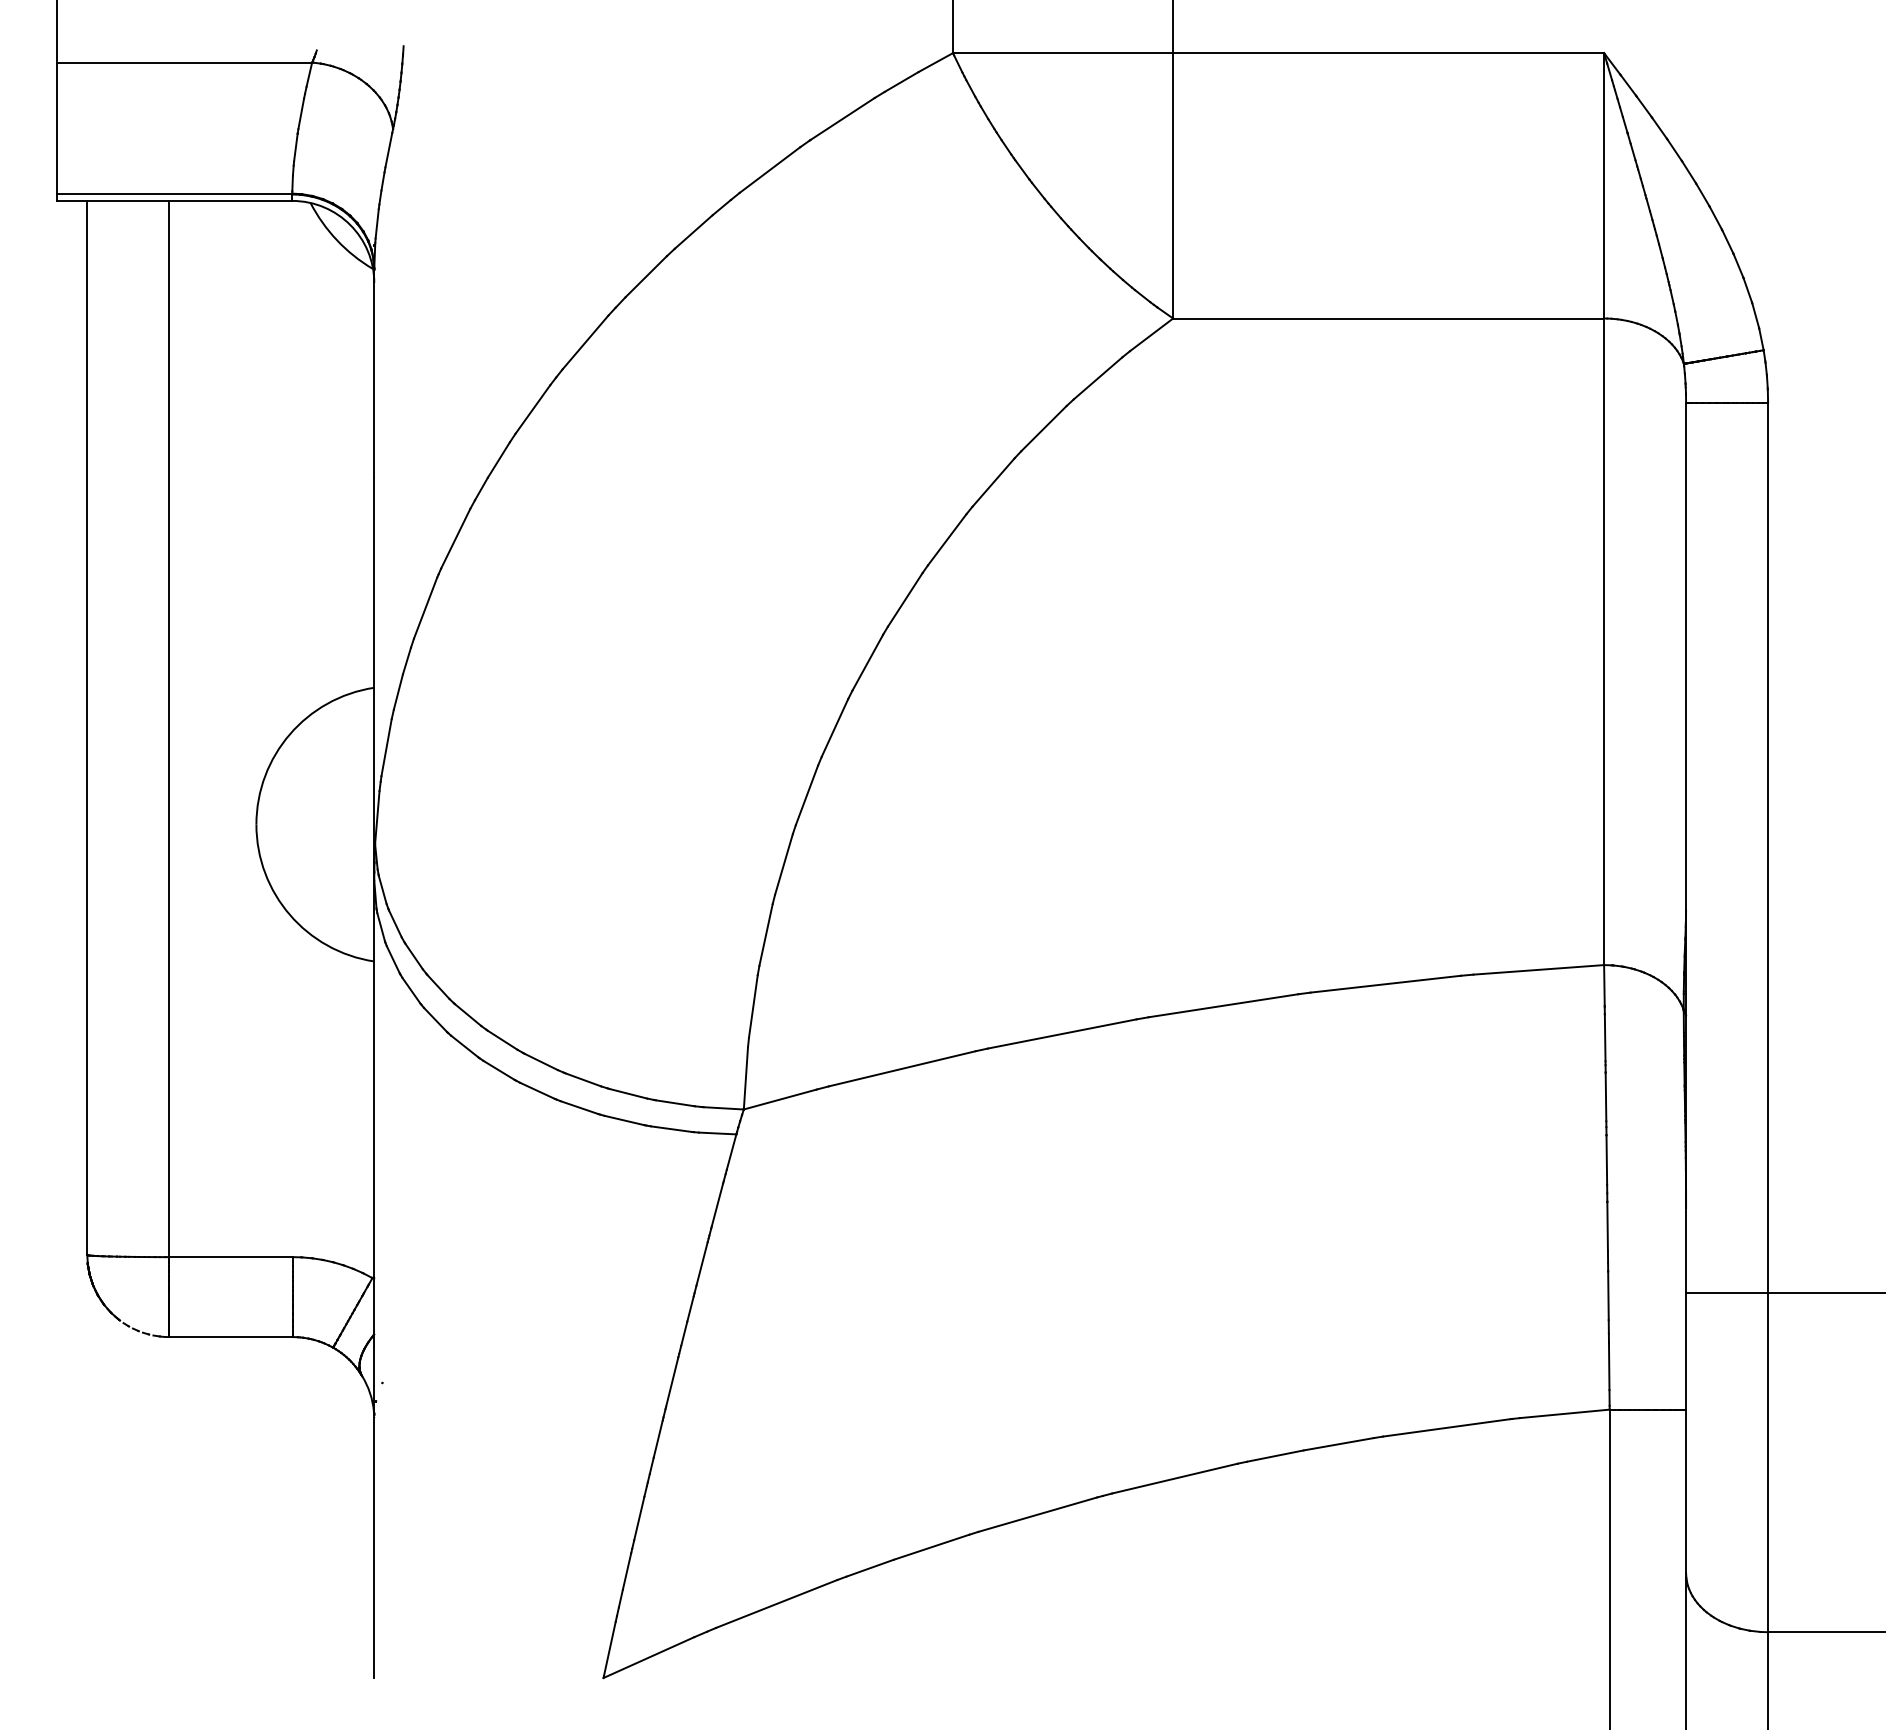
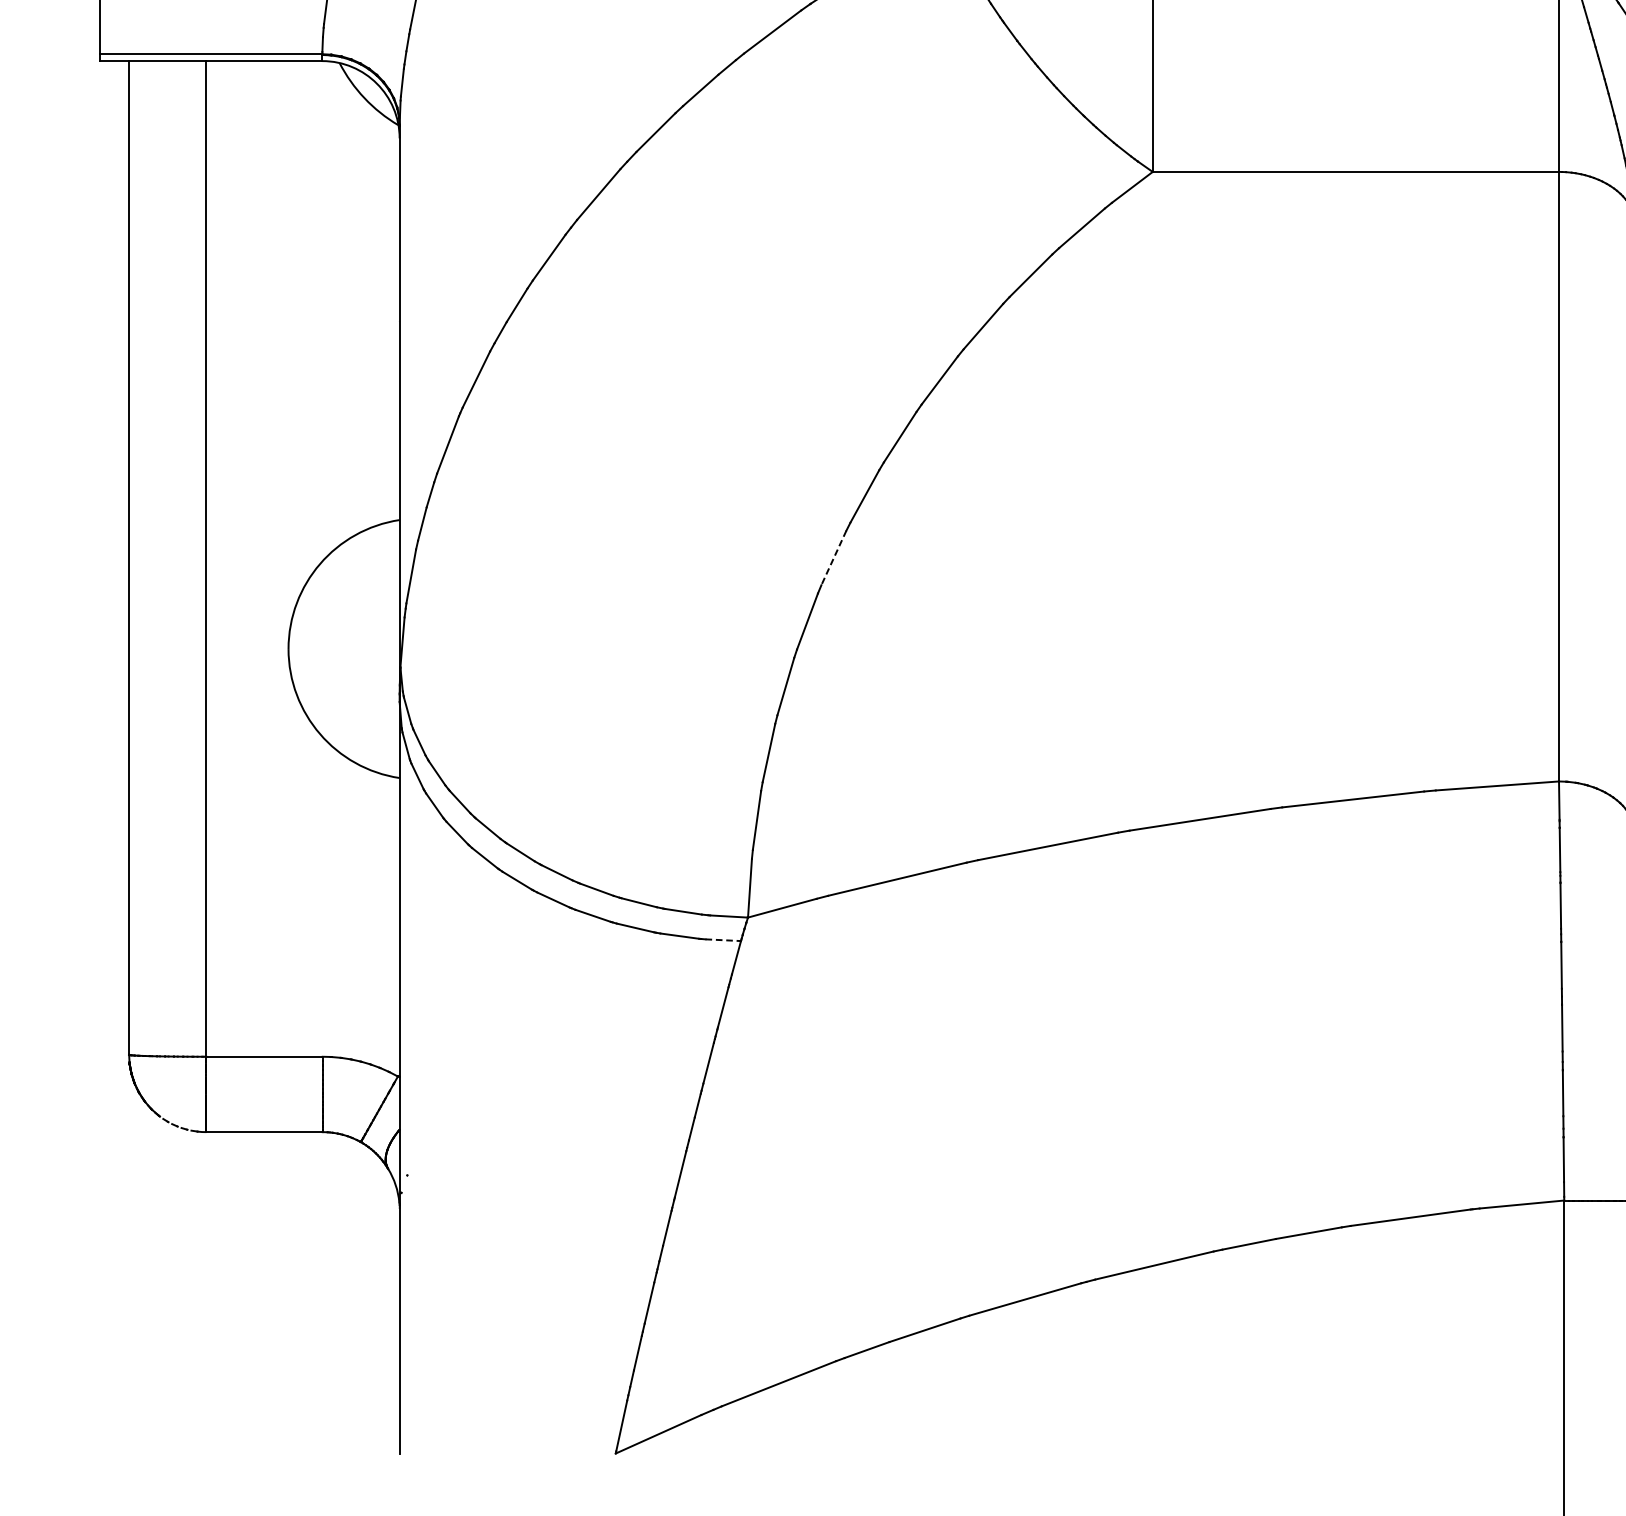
line: (834, 728) -> (833, 558), solid -> dashed
line: (717, 1133) -> (723, 940), solid -> dashed

